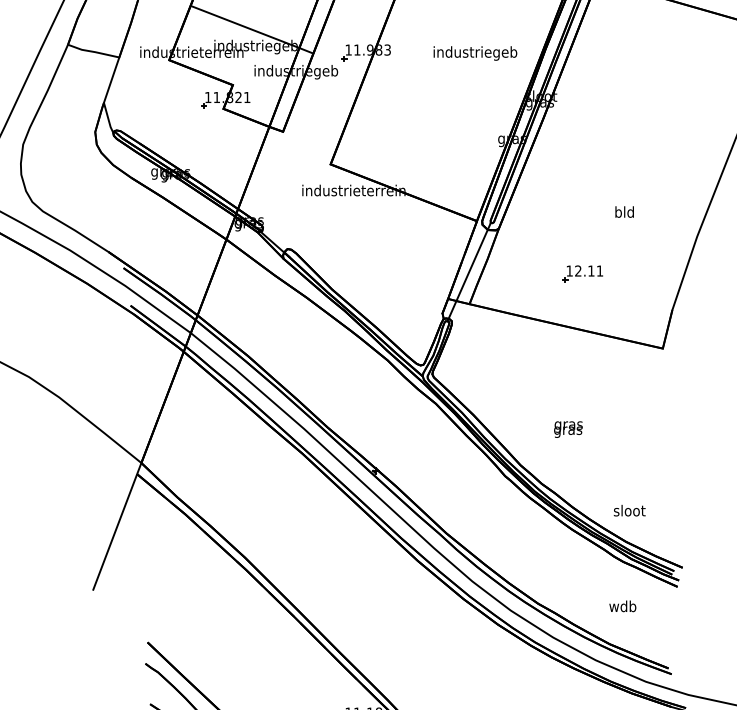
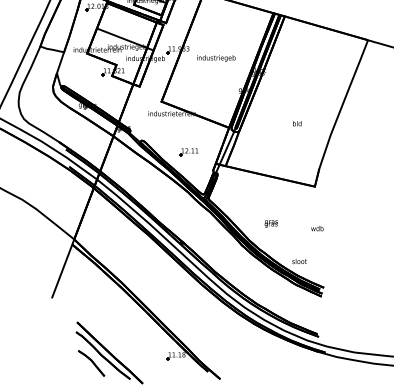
text: (475, 53) -> (216, 58), moved
part: (581, 274) -> (188, 152), moved
text: (622, 606) -> (317, 228), moved

